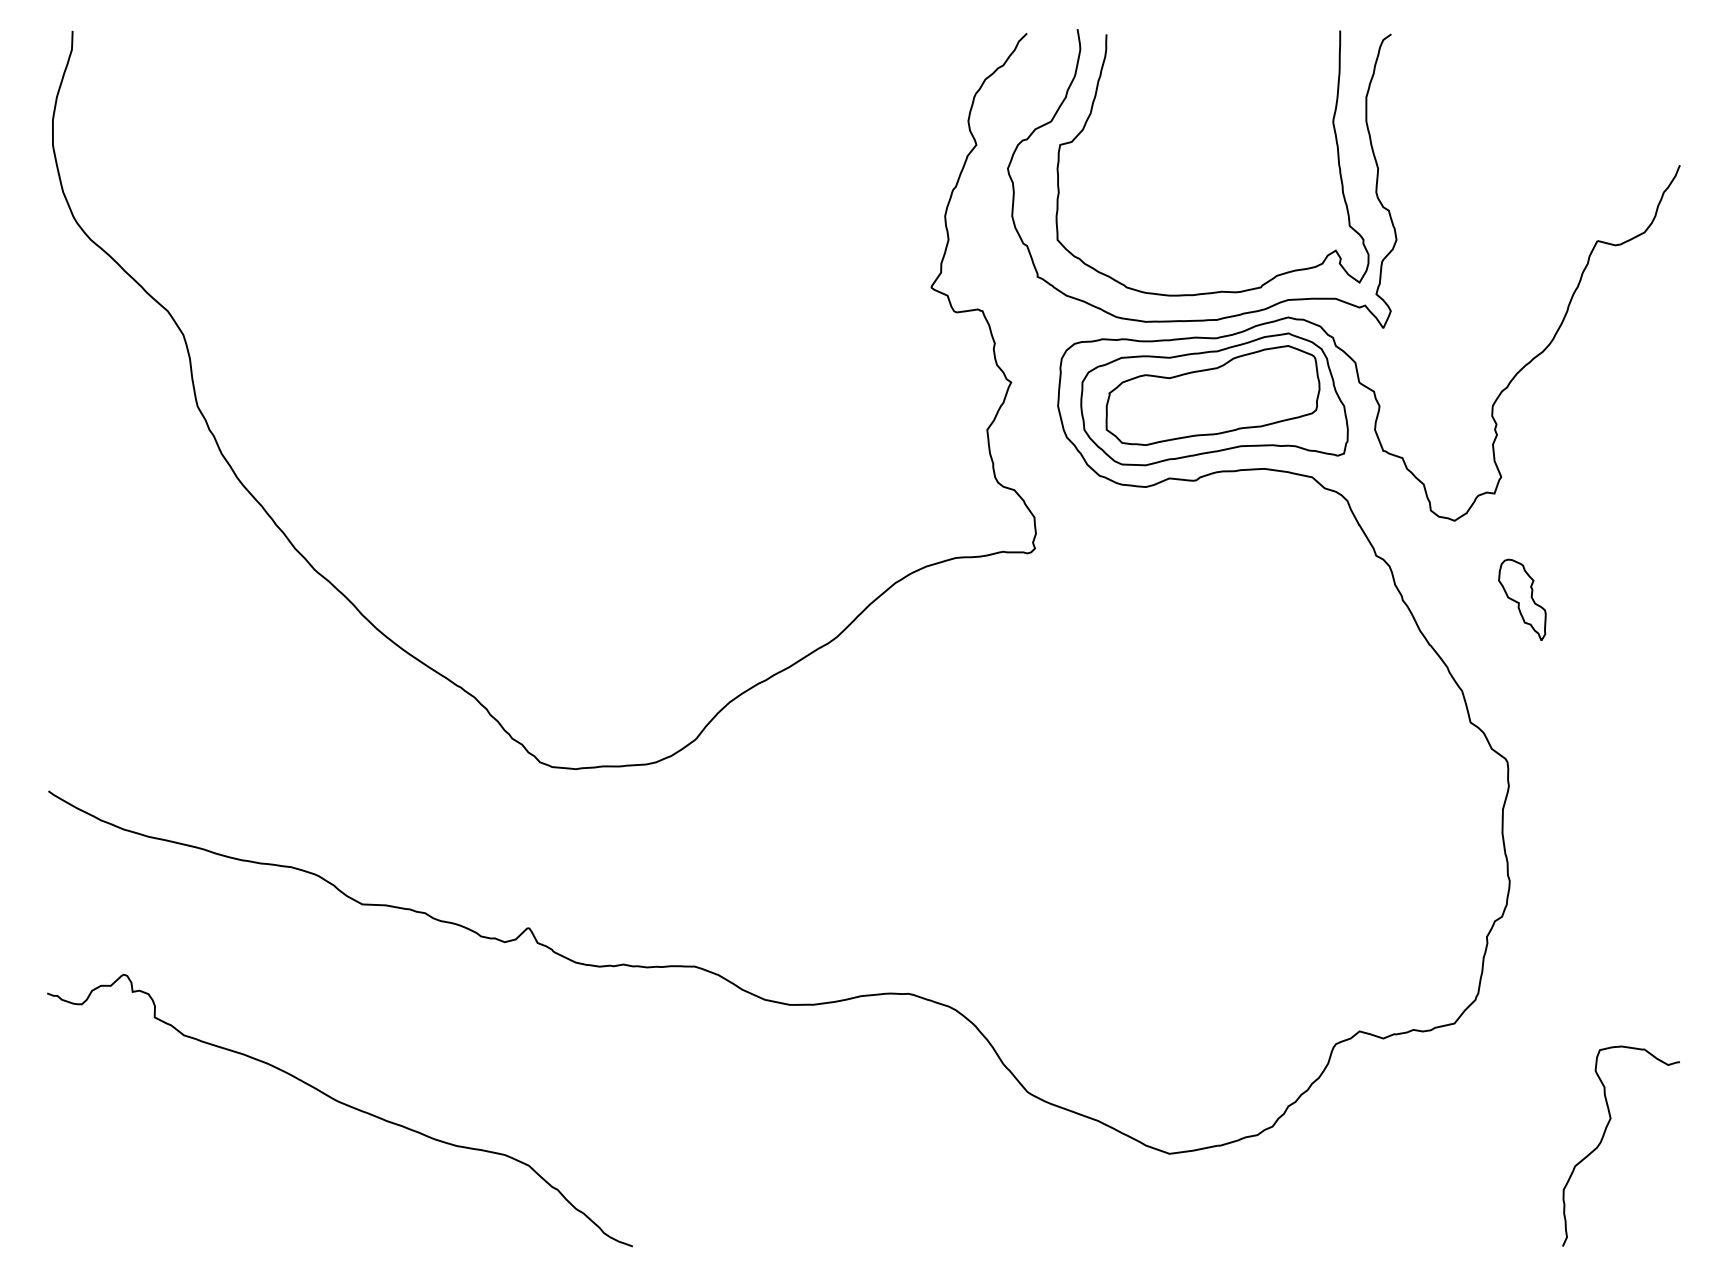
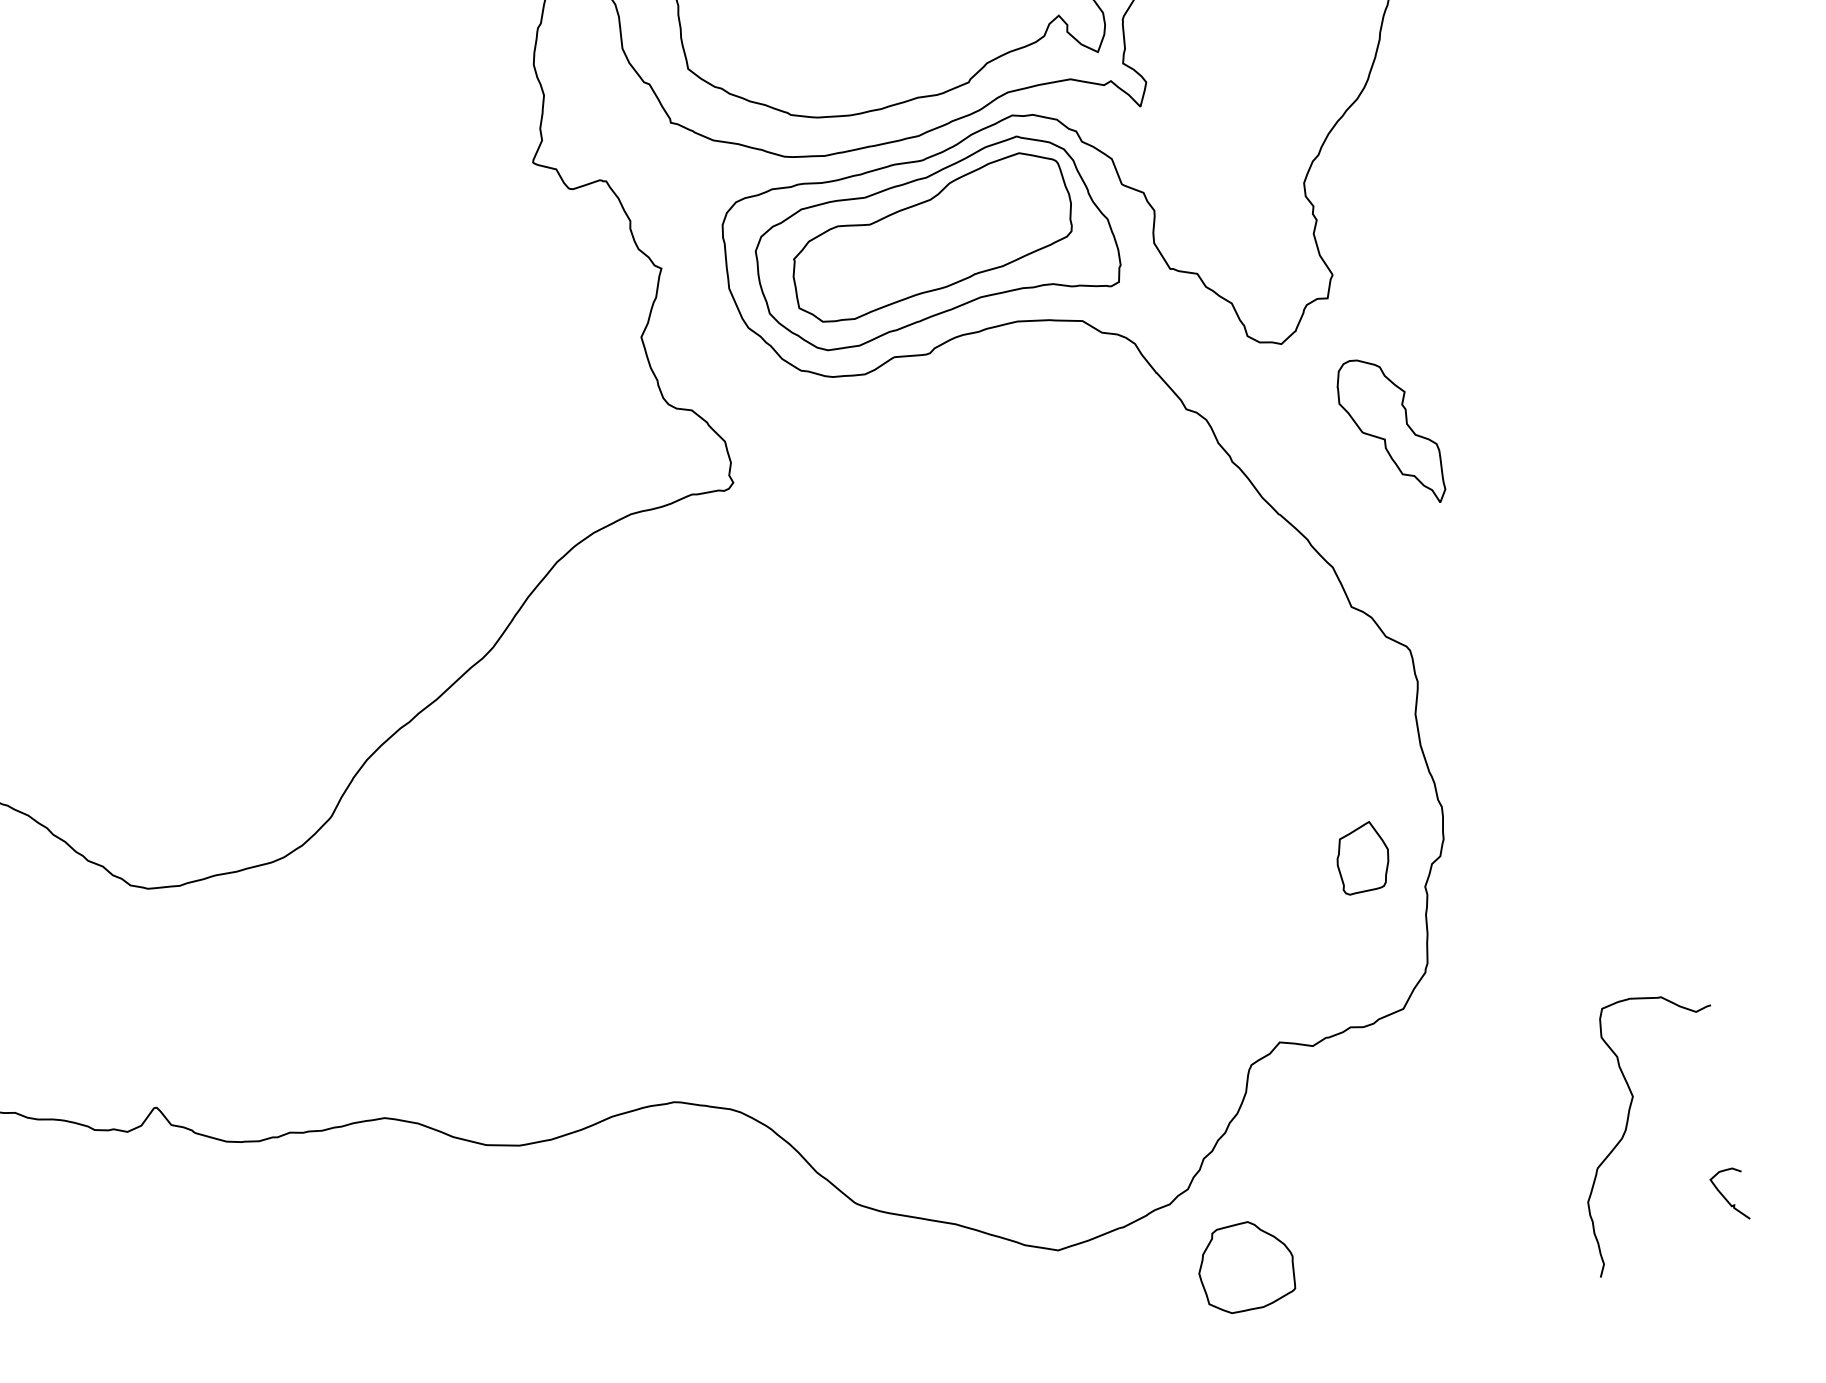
part: (1522, 599) -> (1390, 431), size x1.43
part: (1445, 907) -> (1363, 857), added
part: (1304, 1190) -> (1245, 1266), added
curve: (1665, 1205) -> (1726, 1198), added

